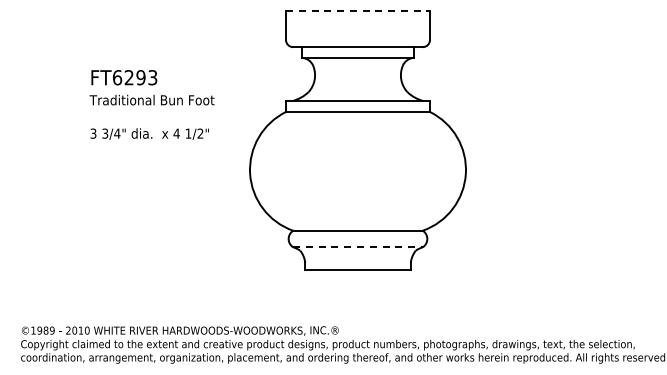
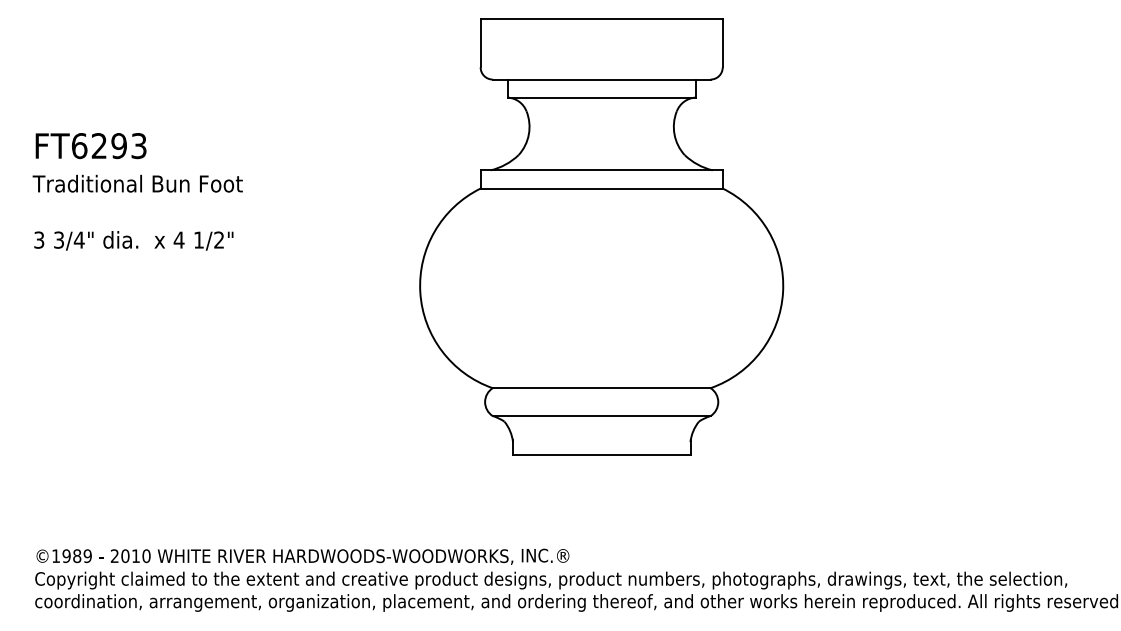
line: (358, 11) -> (602, 19), dashed -> solid
text: (151, 104) -> (136, 191), moved
line: (358, 247) -> (602, 416), dashed -> solid

